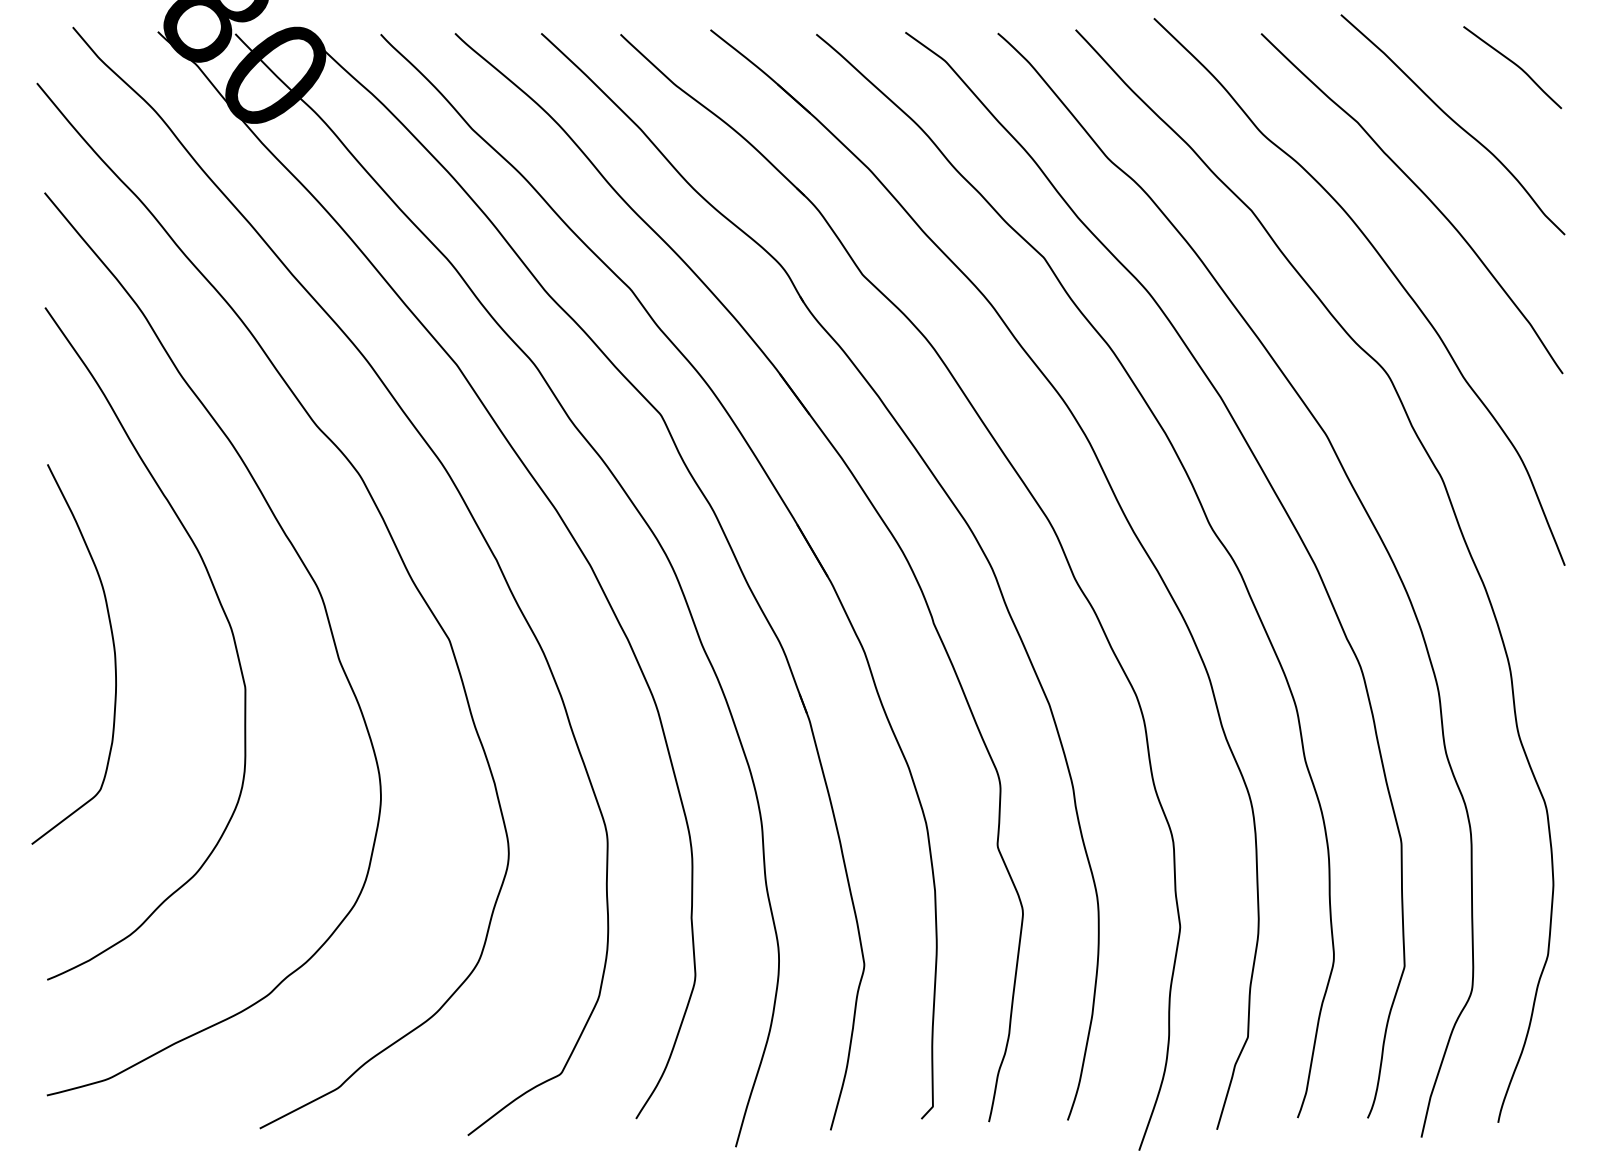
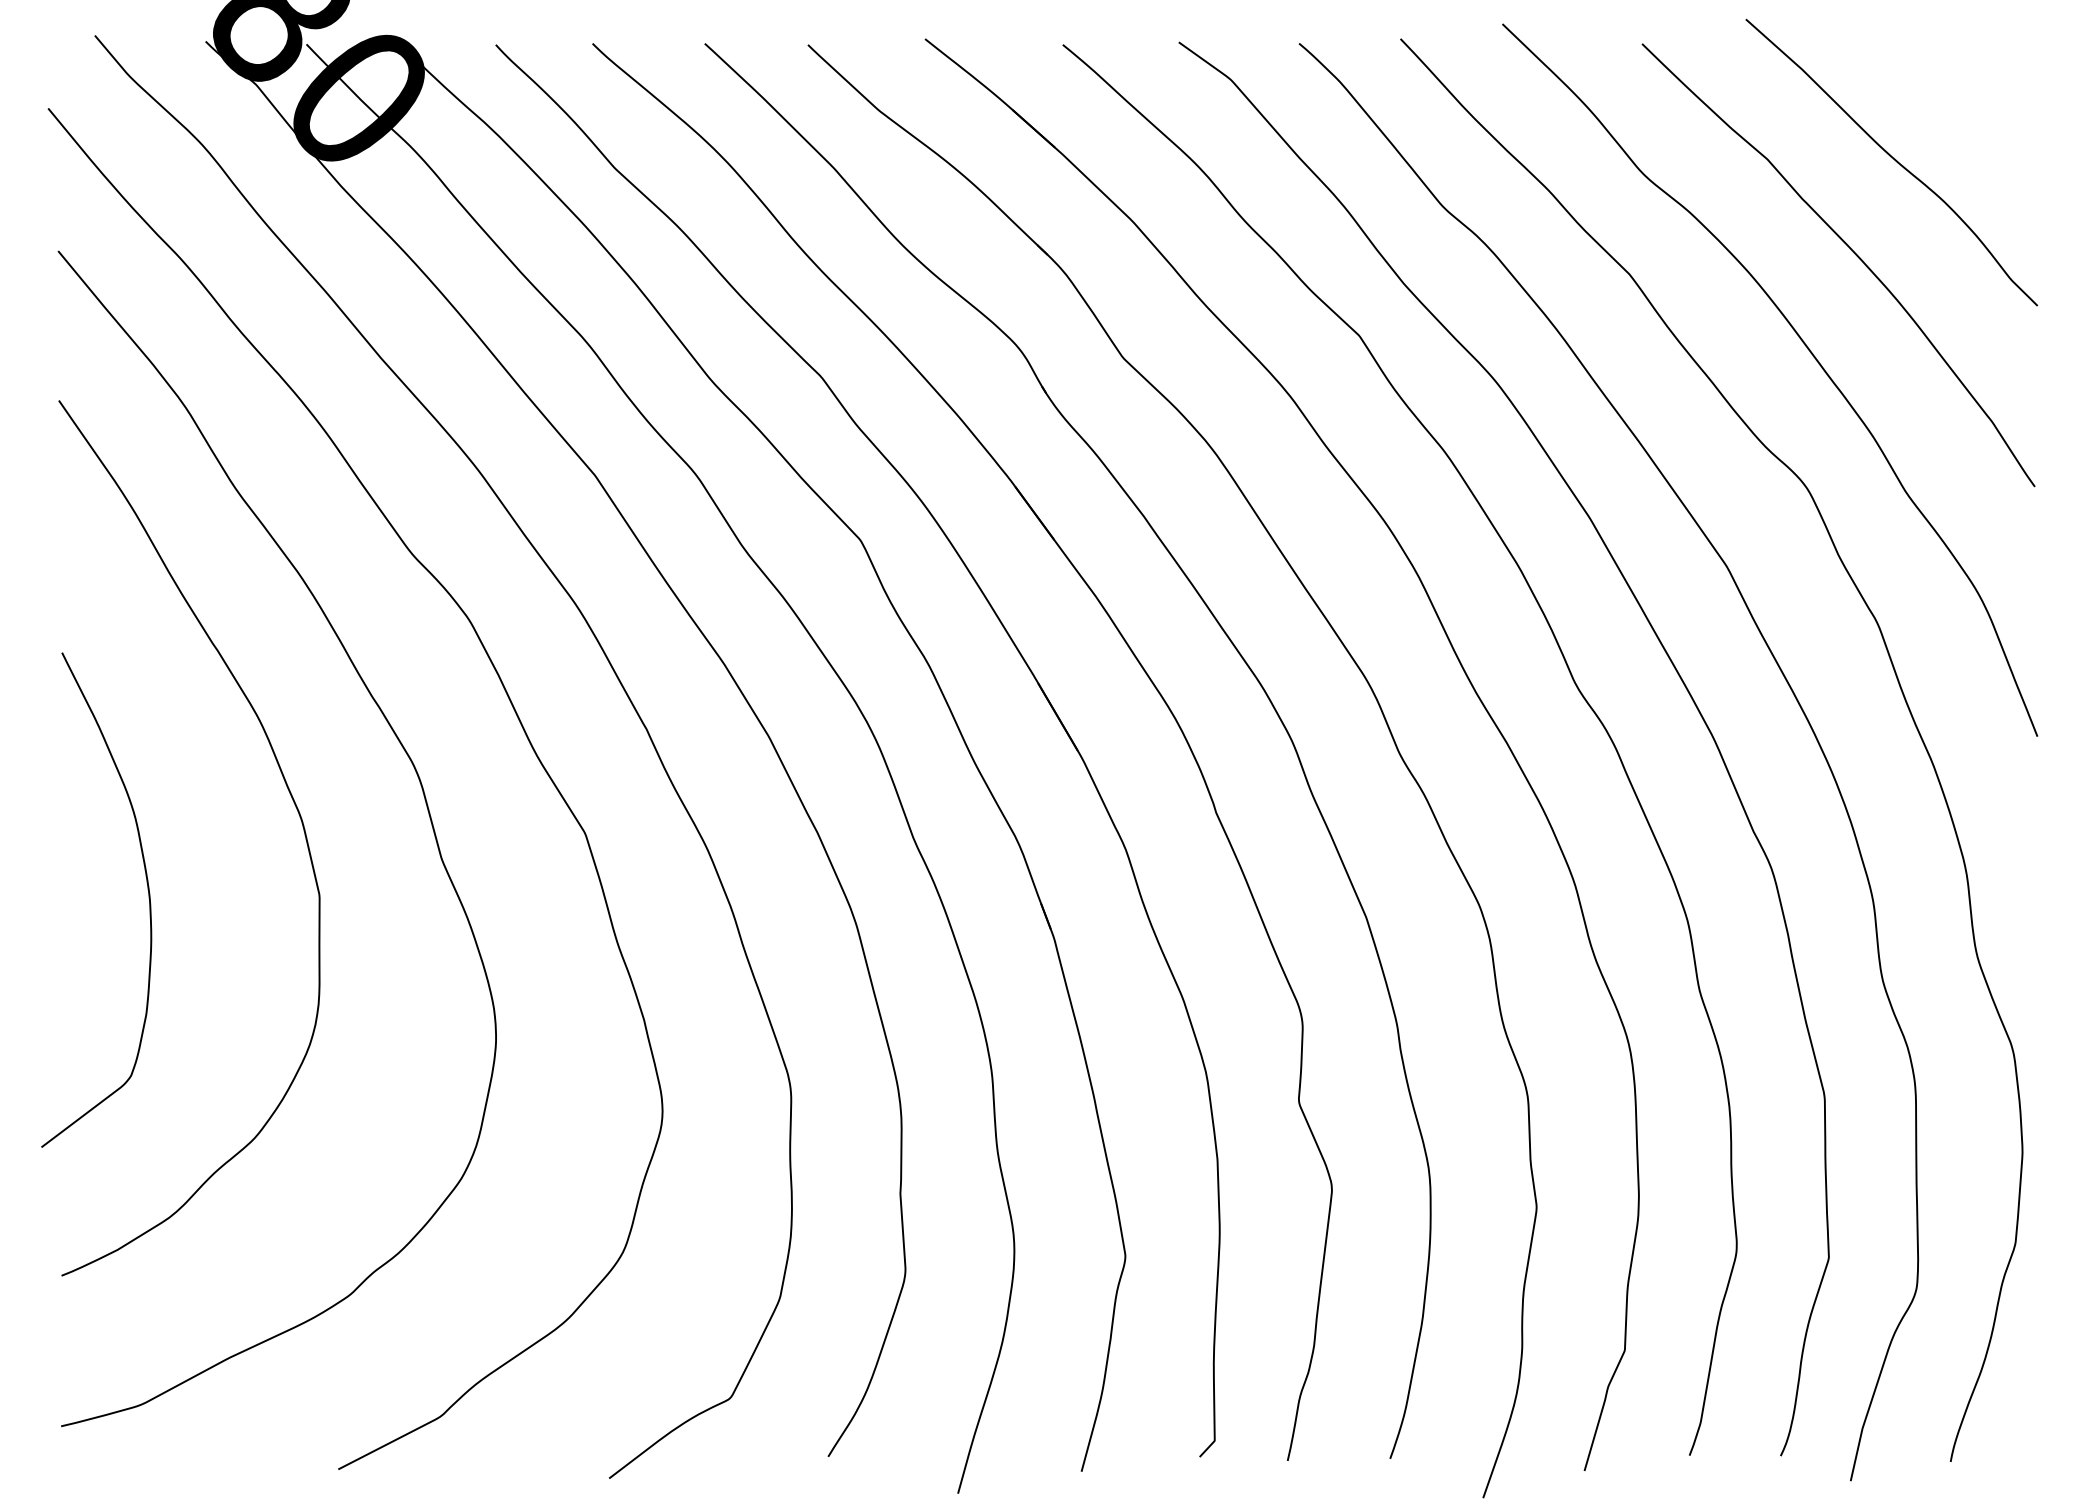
curve: (1514, 64) -> (1972, 84), removed
curve: (113, 646) -> (147, 889), moved

